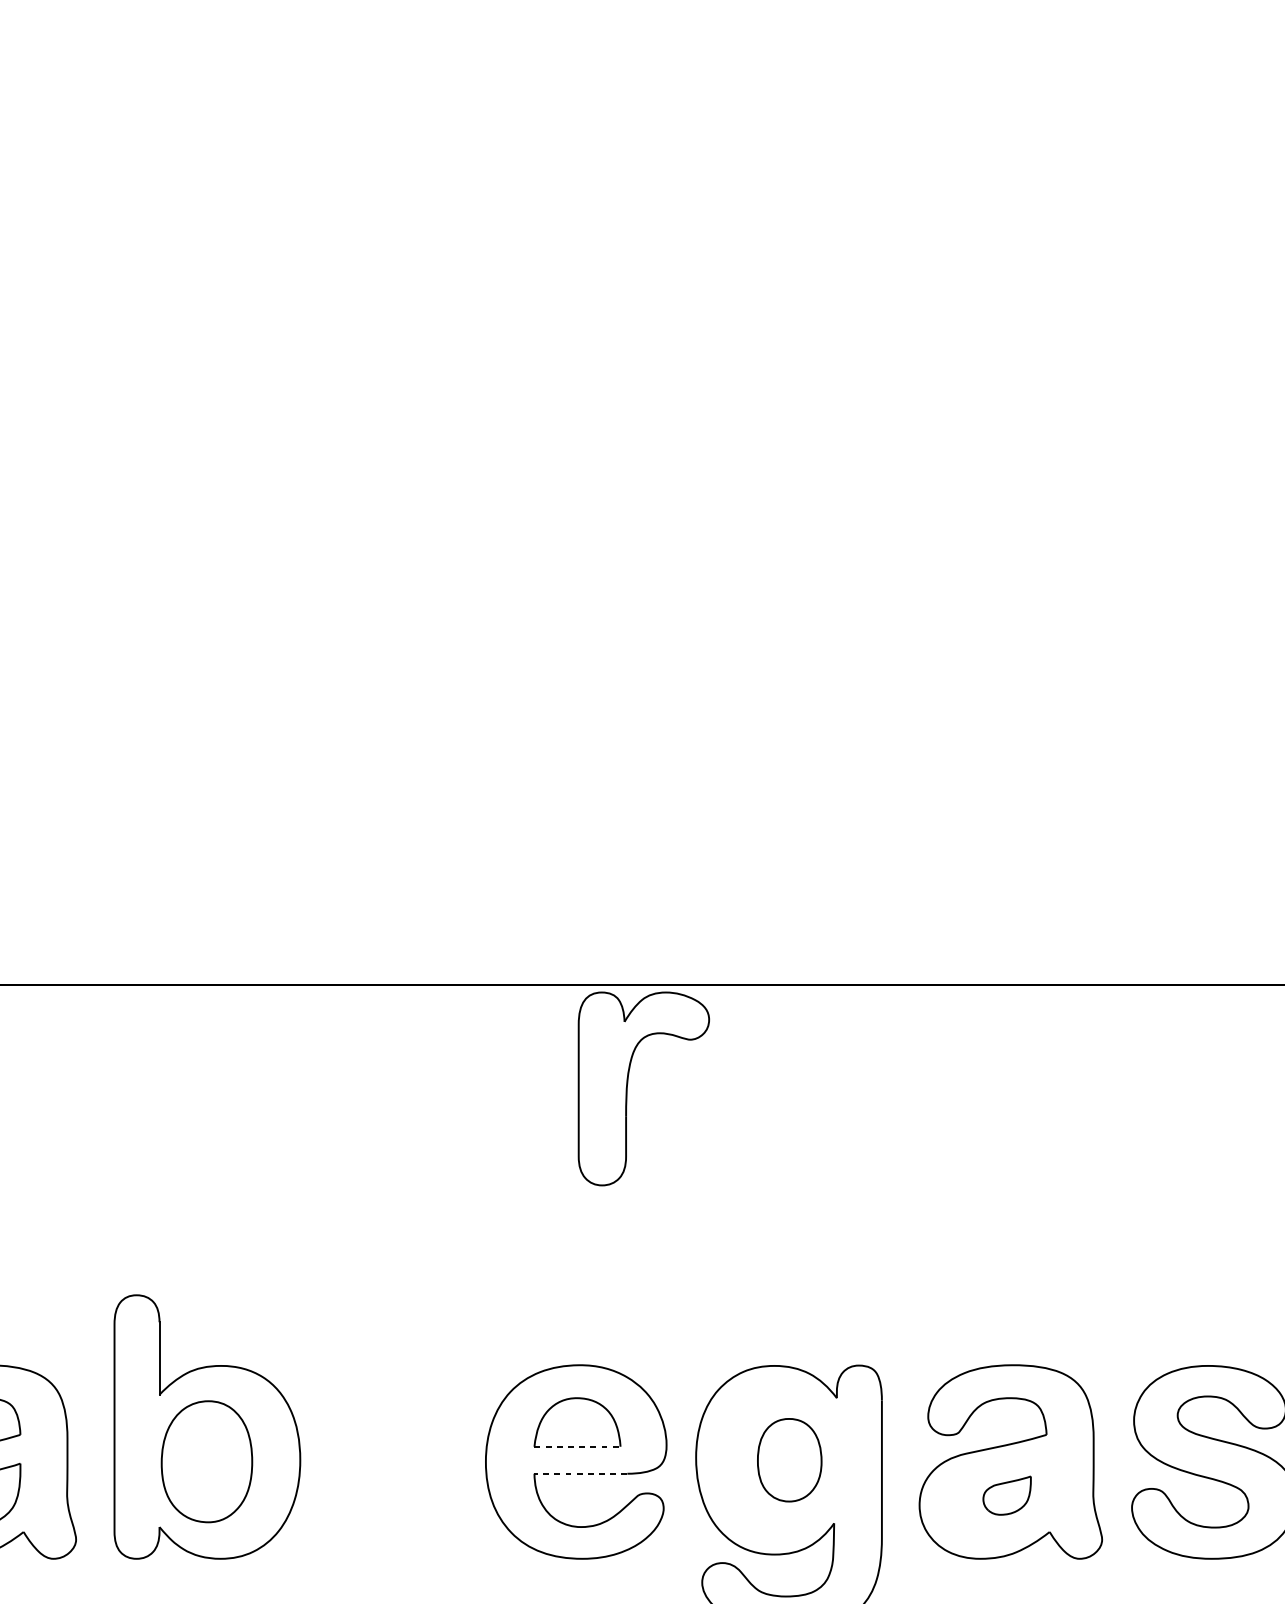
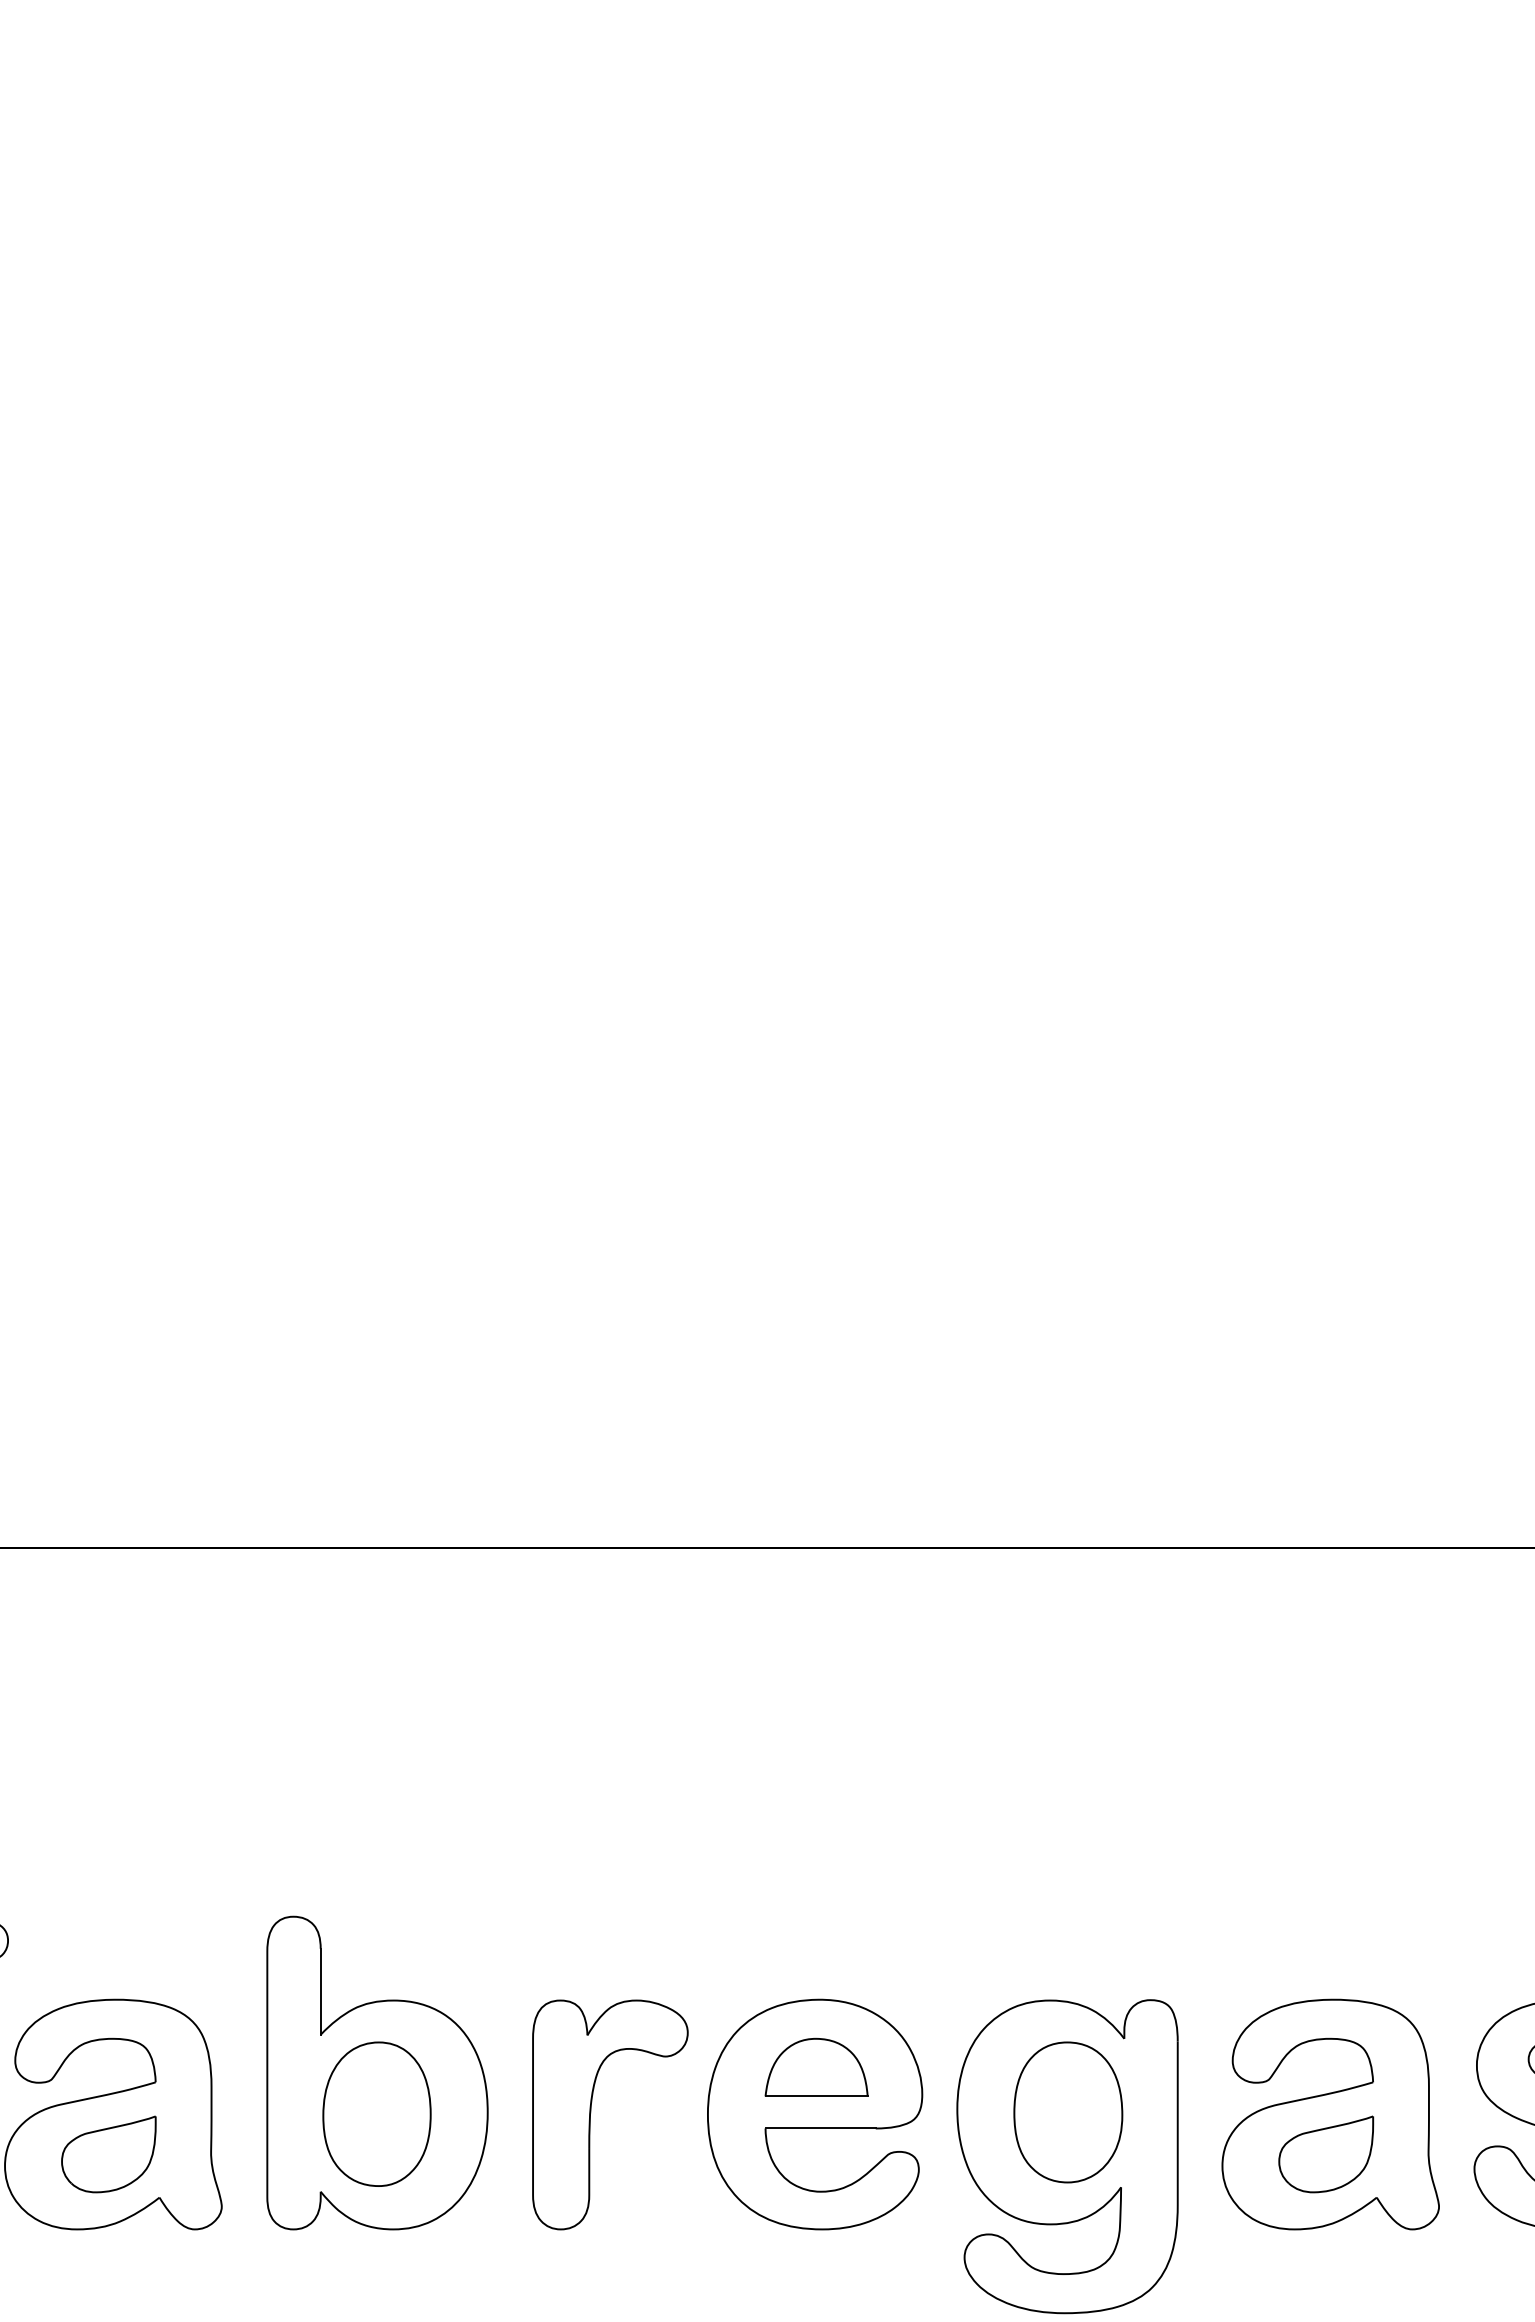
part: (627, 1086) -> (591, 2112), moved
line: (578, 1446) -> (817, 2096), dashed -> solid
part: (789, 1460) -> (1068, 2112), size x1.43
line: (580, 1473) -> (820, 2128), dashed -> solid
part: (1007, 1495) -> (1326, 2154), size x1.67

